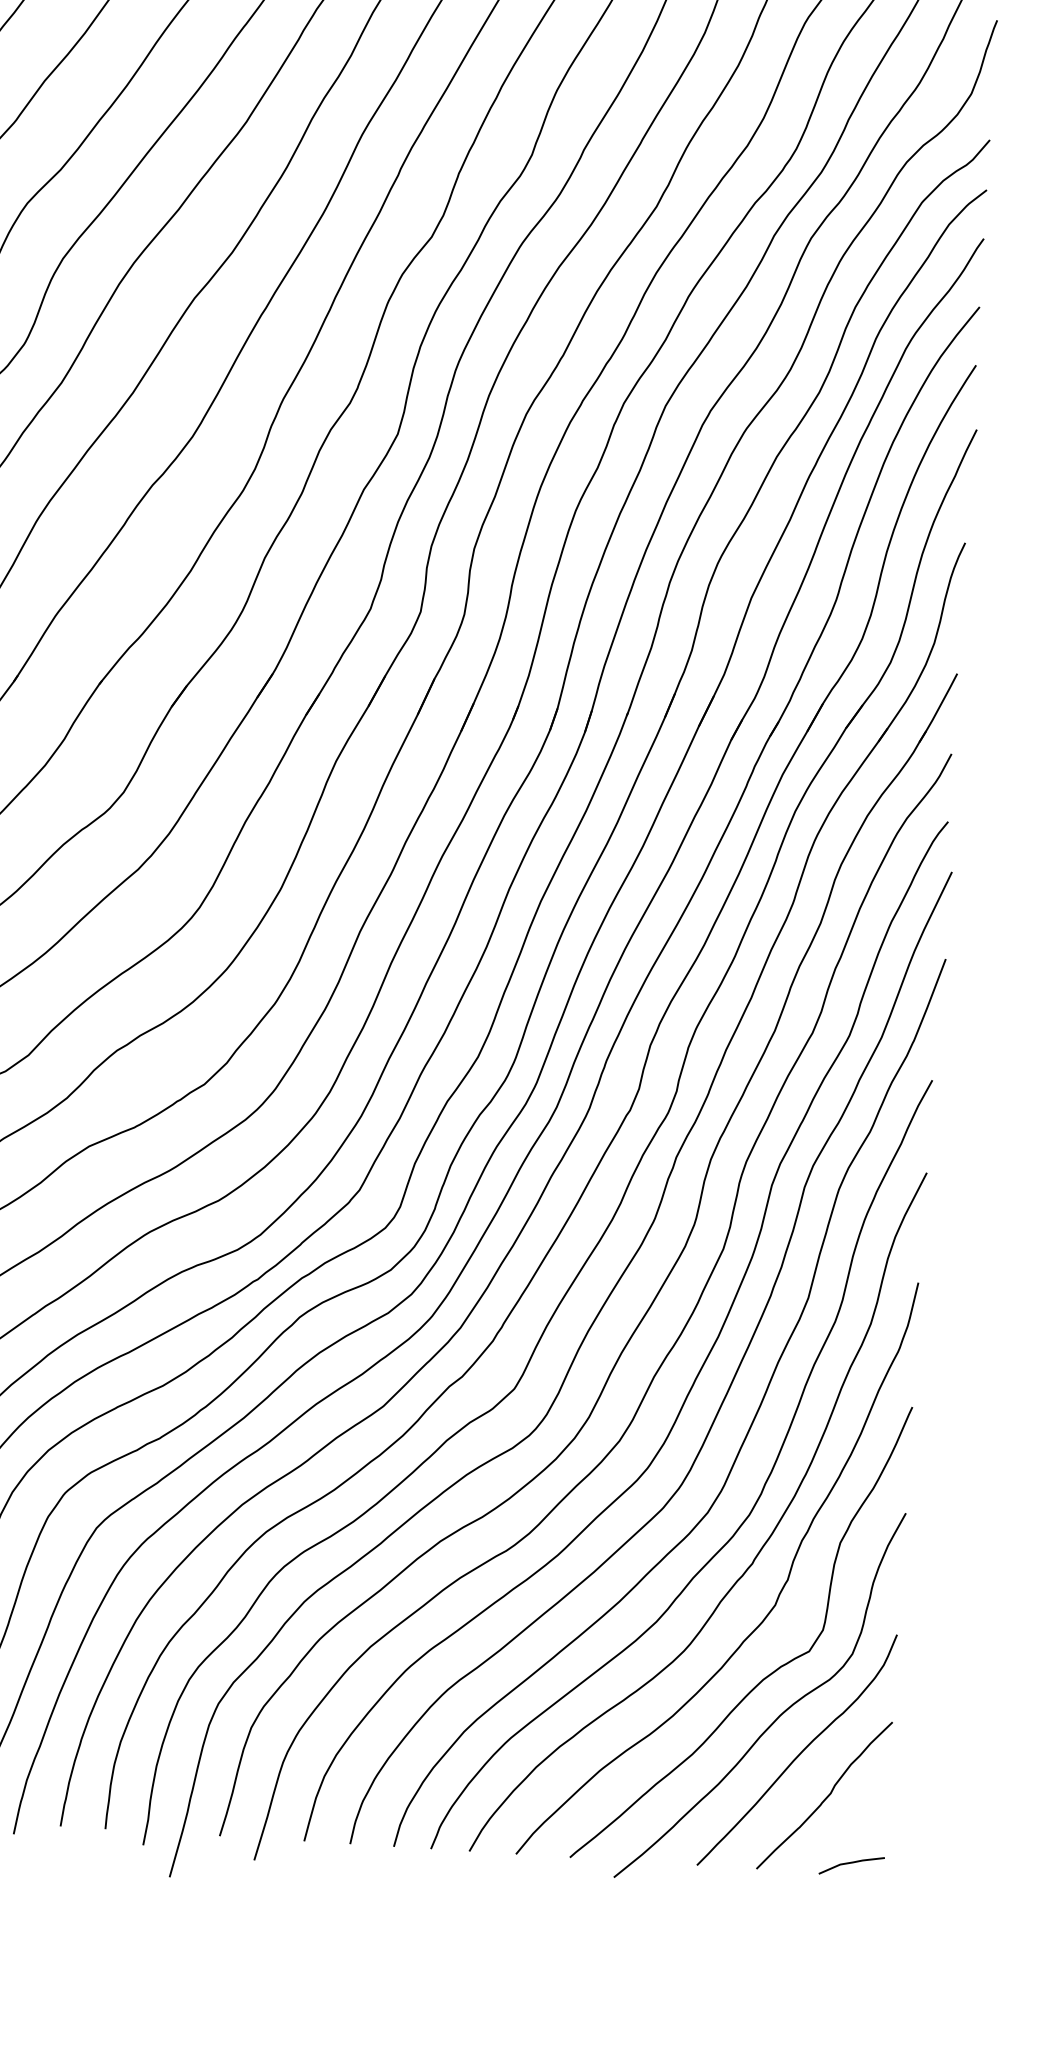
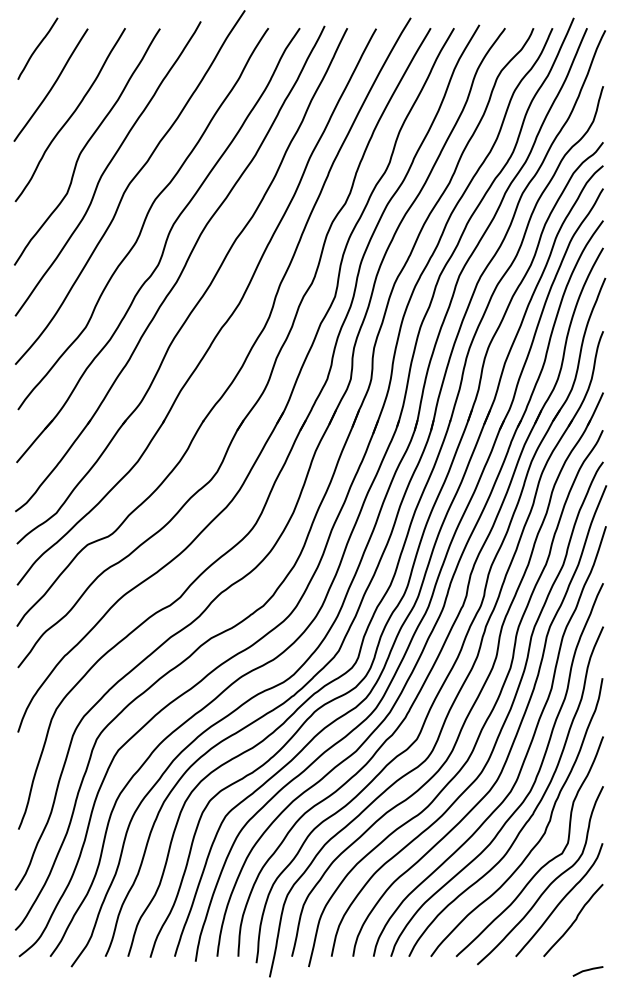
line: (850, 1865) -> (587, 971), moved

